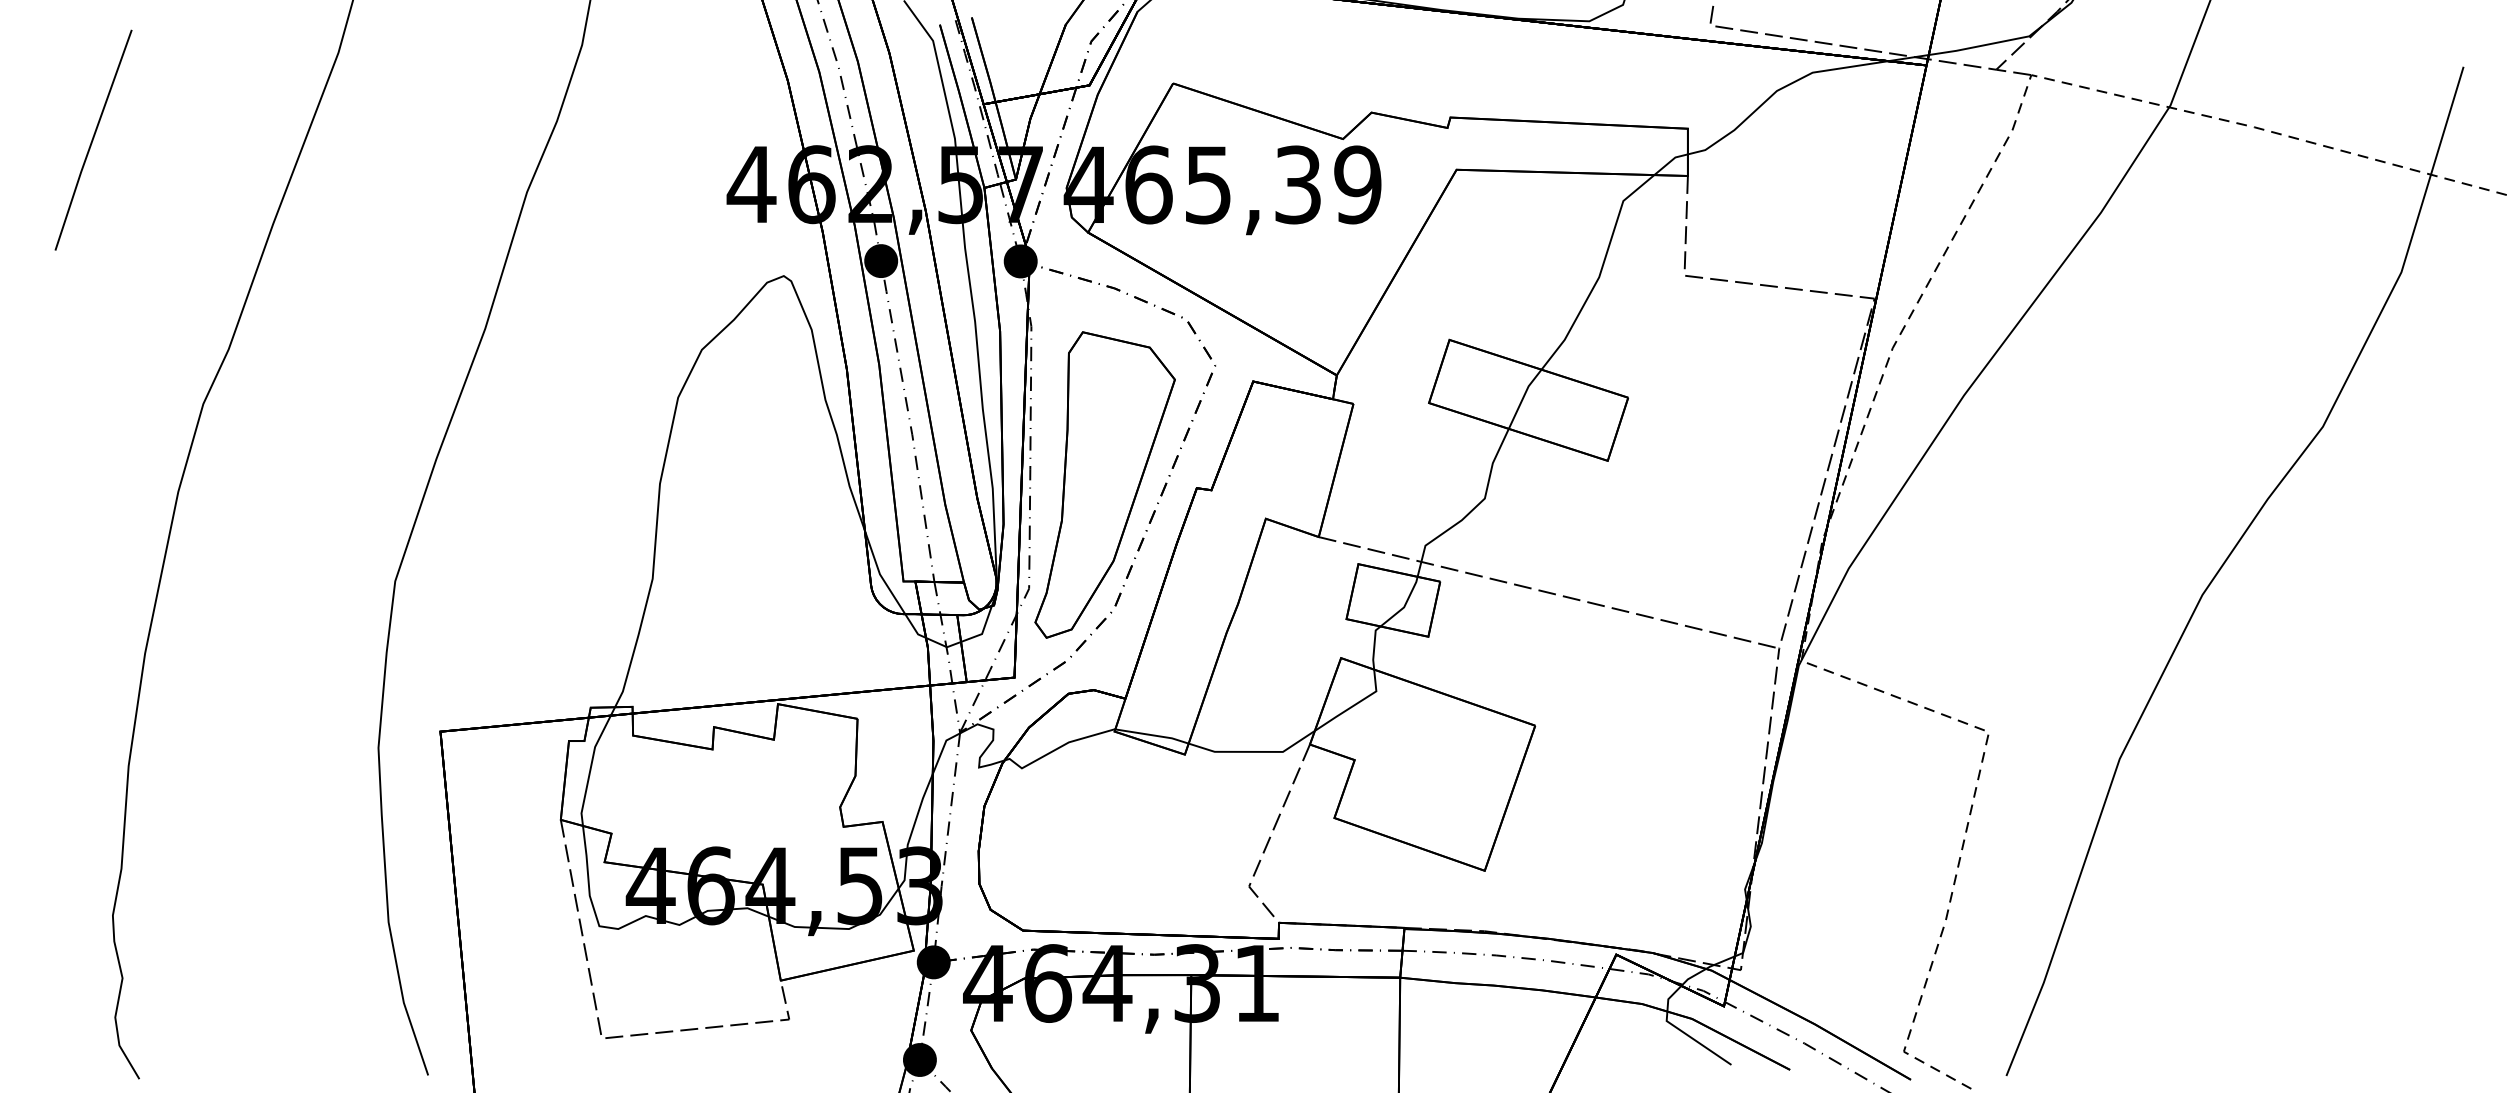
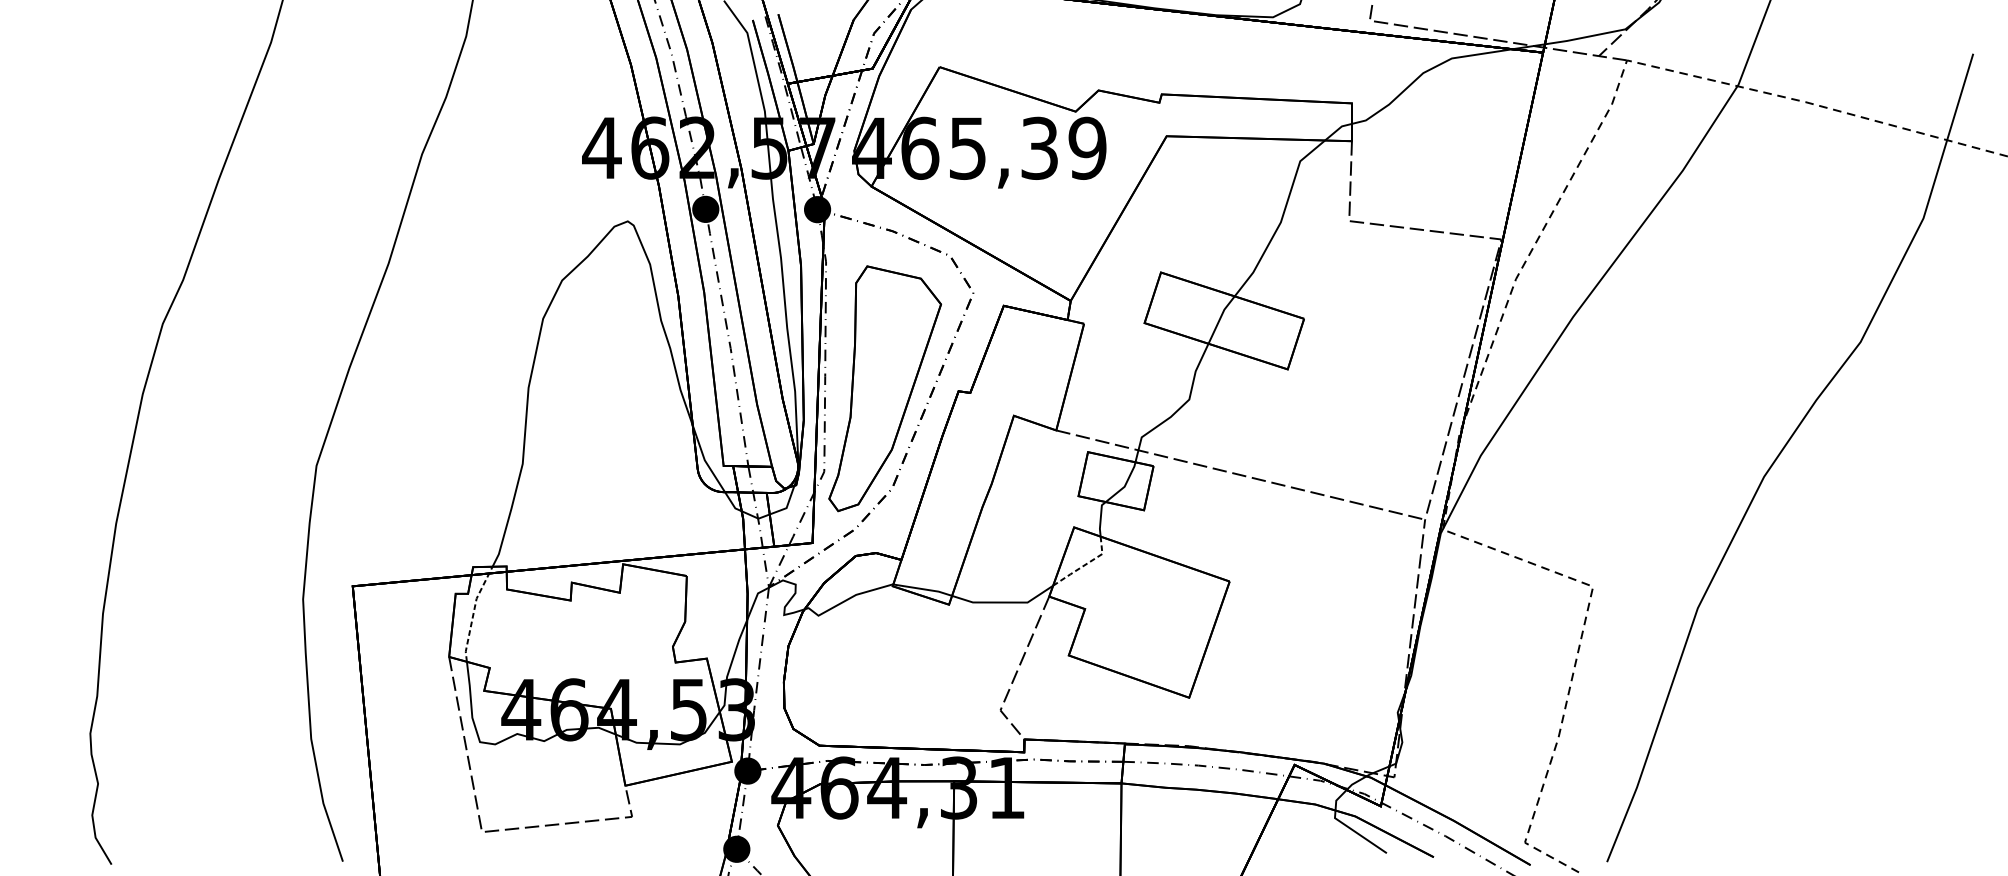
line: (93, 139) -> (74, 111), removed
line: (1354, 705) -> (1084, 565), solid -> dashed
line: (591, 764) -> (473, 612), solid -> dashed

